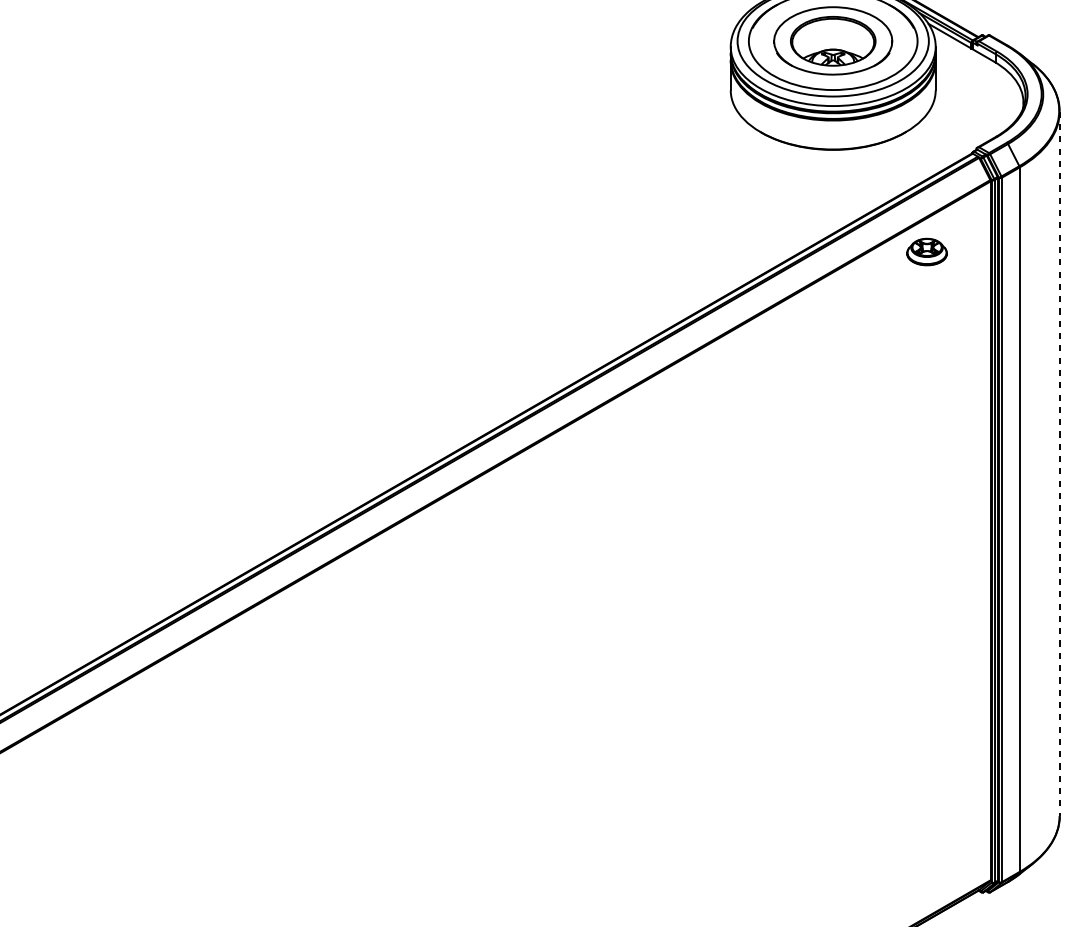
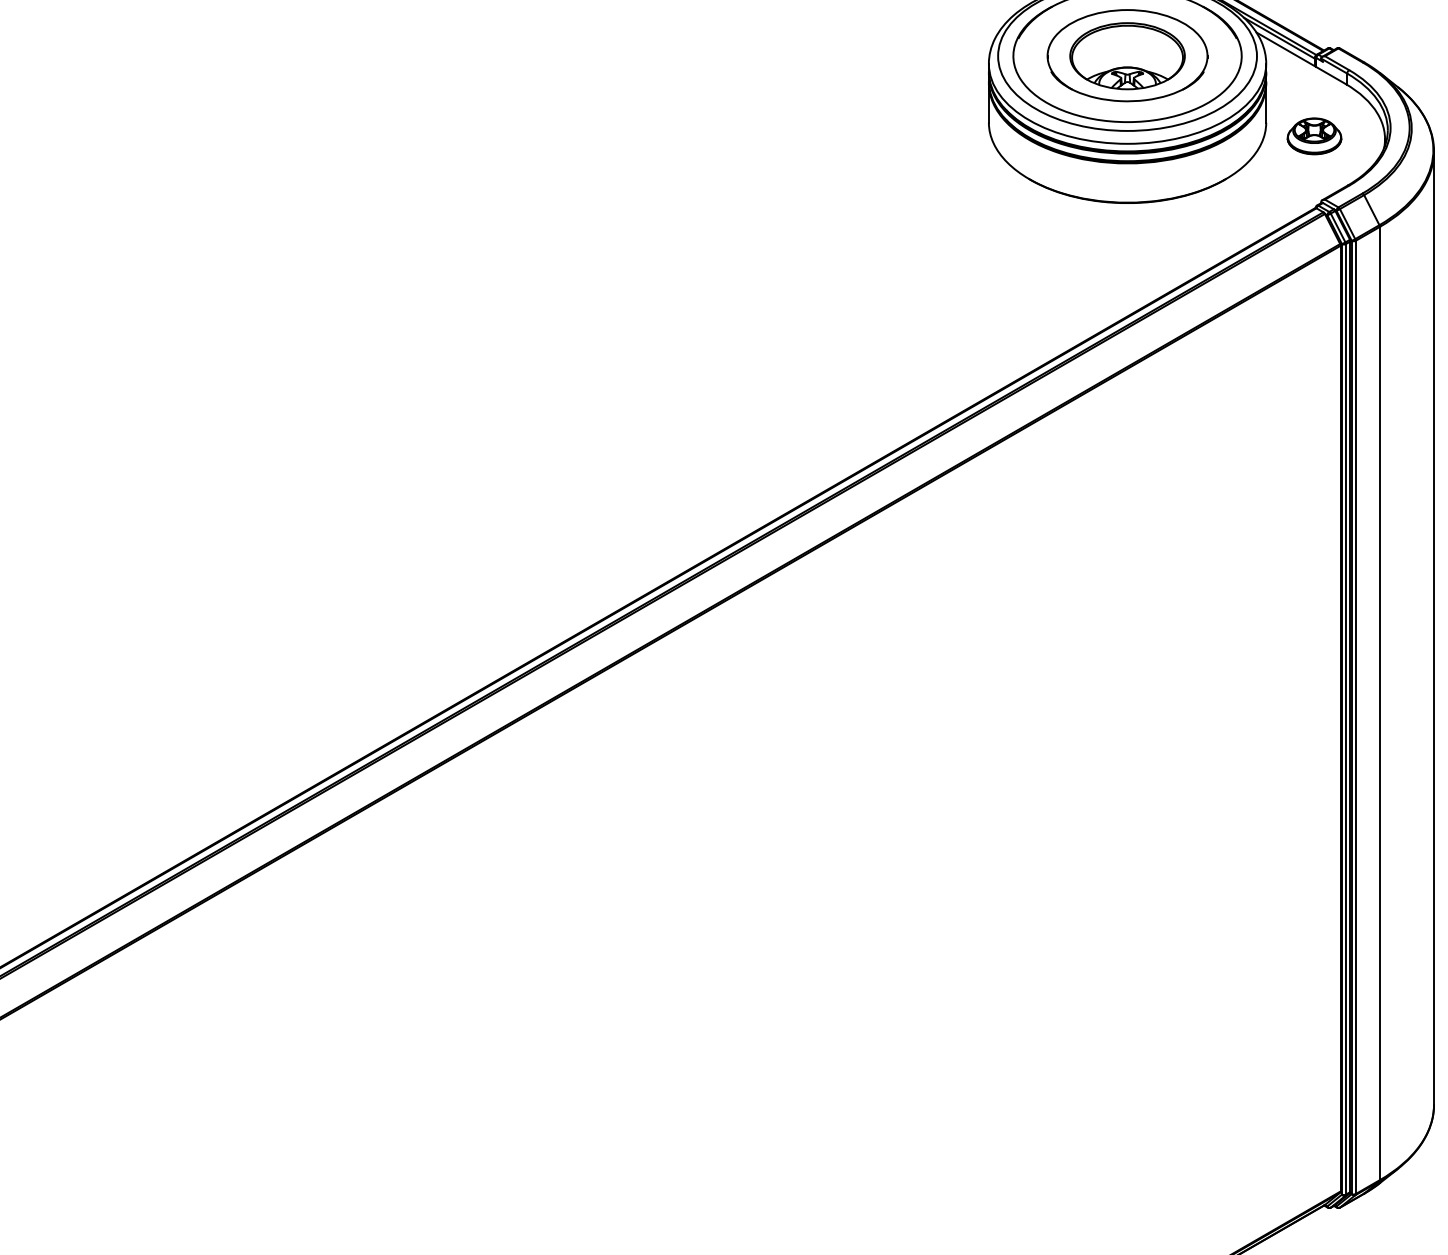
part: (927, 252) -> (1314, 136), moved
line: (1060, 464) -> (1434, 628), dashed -> solid

